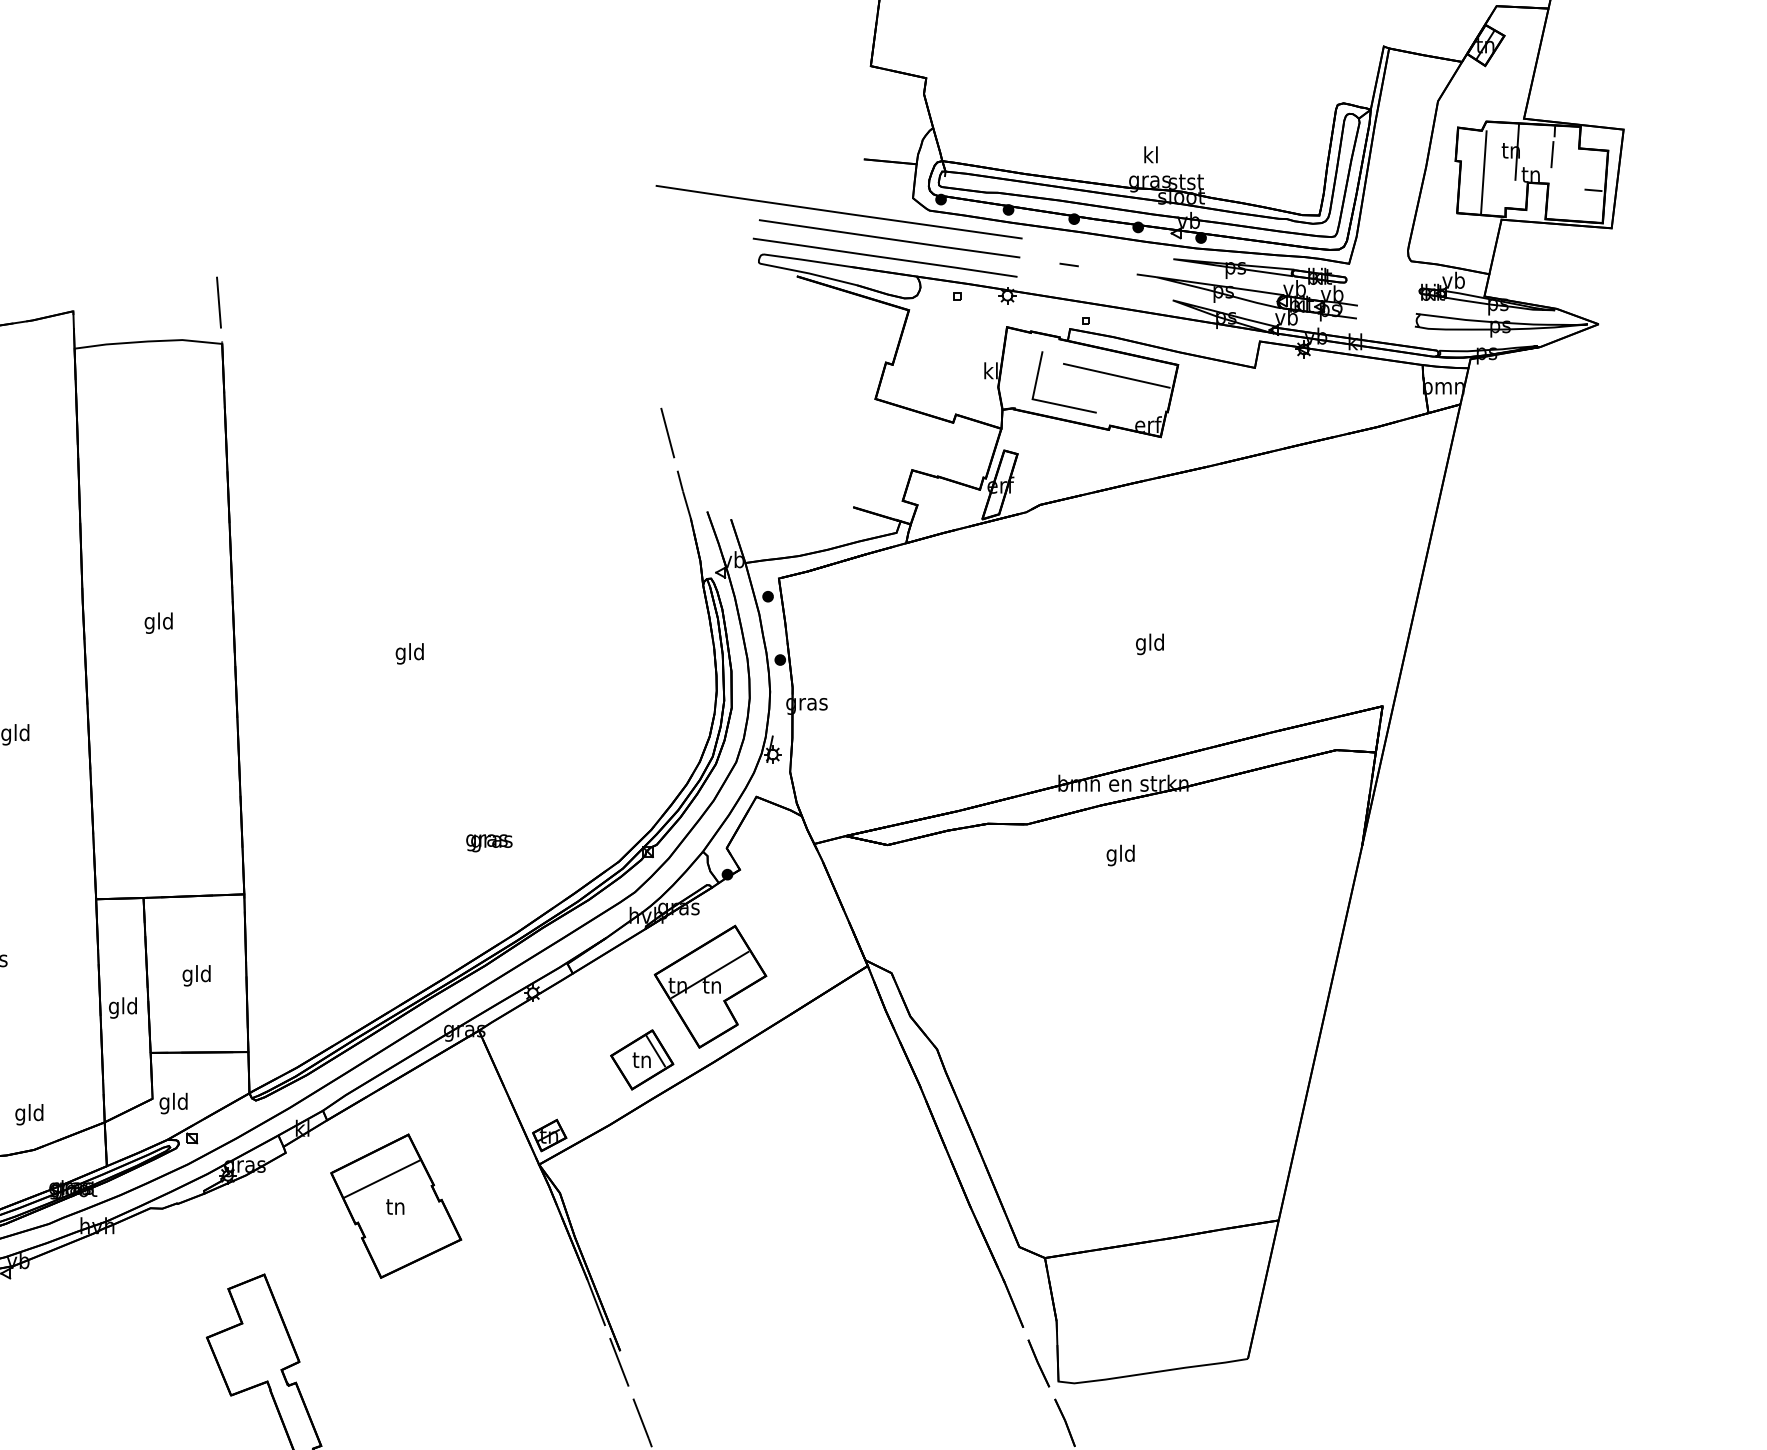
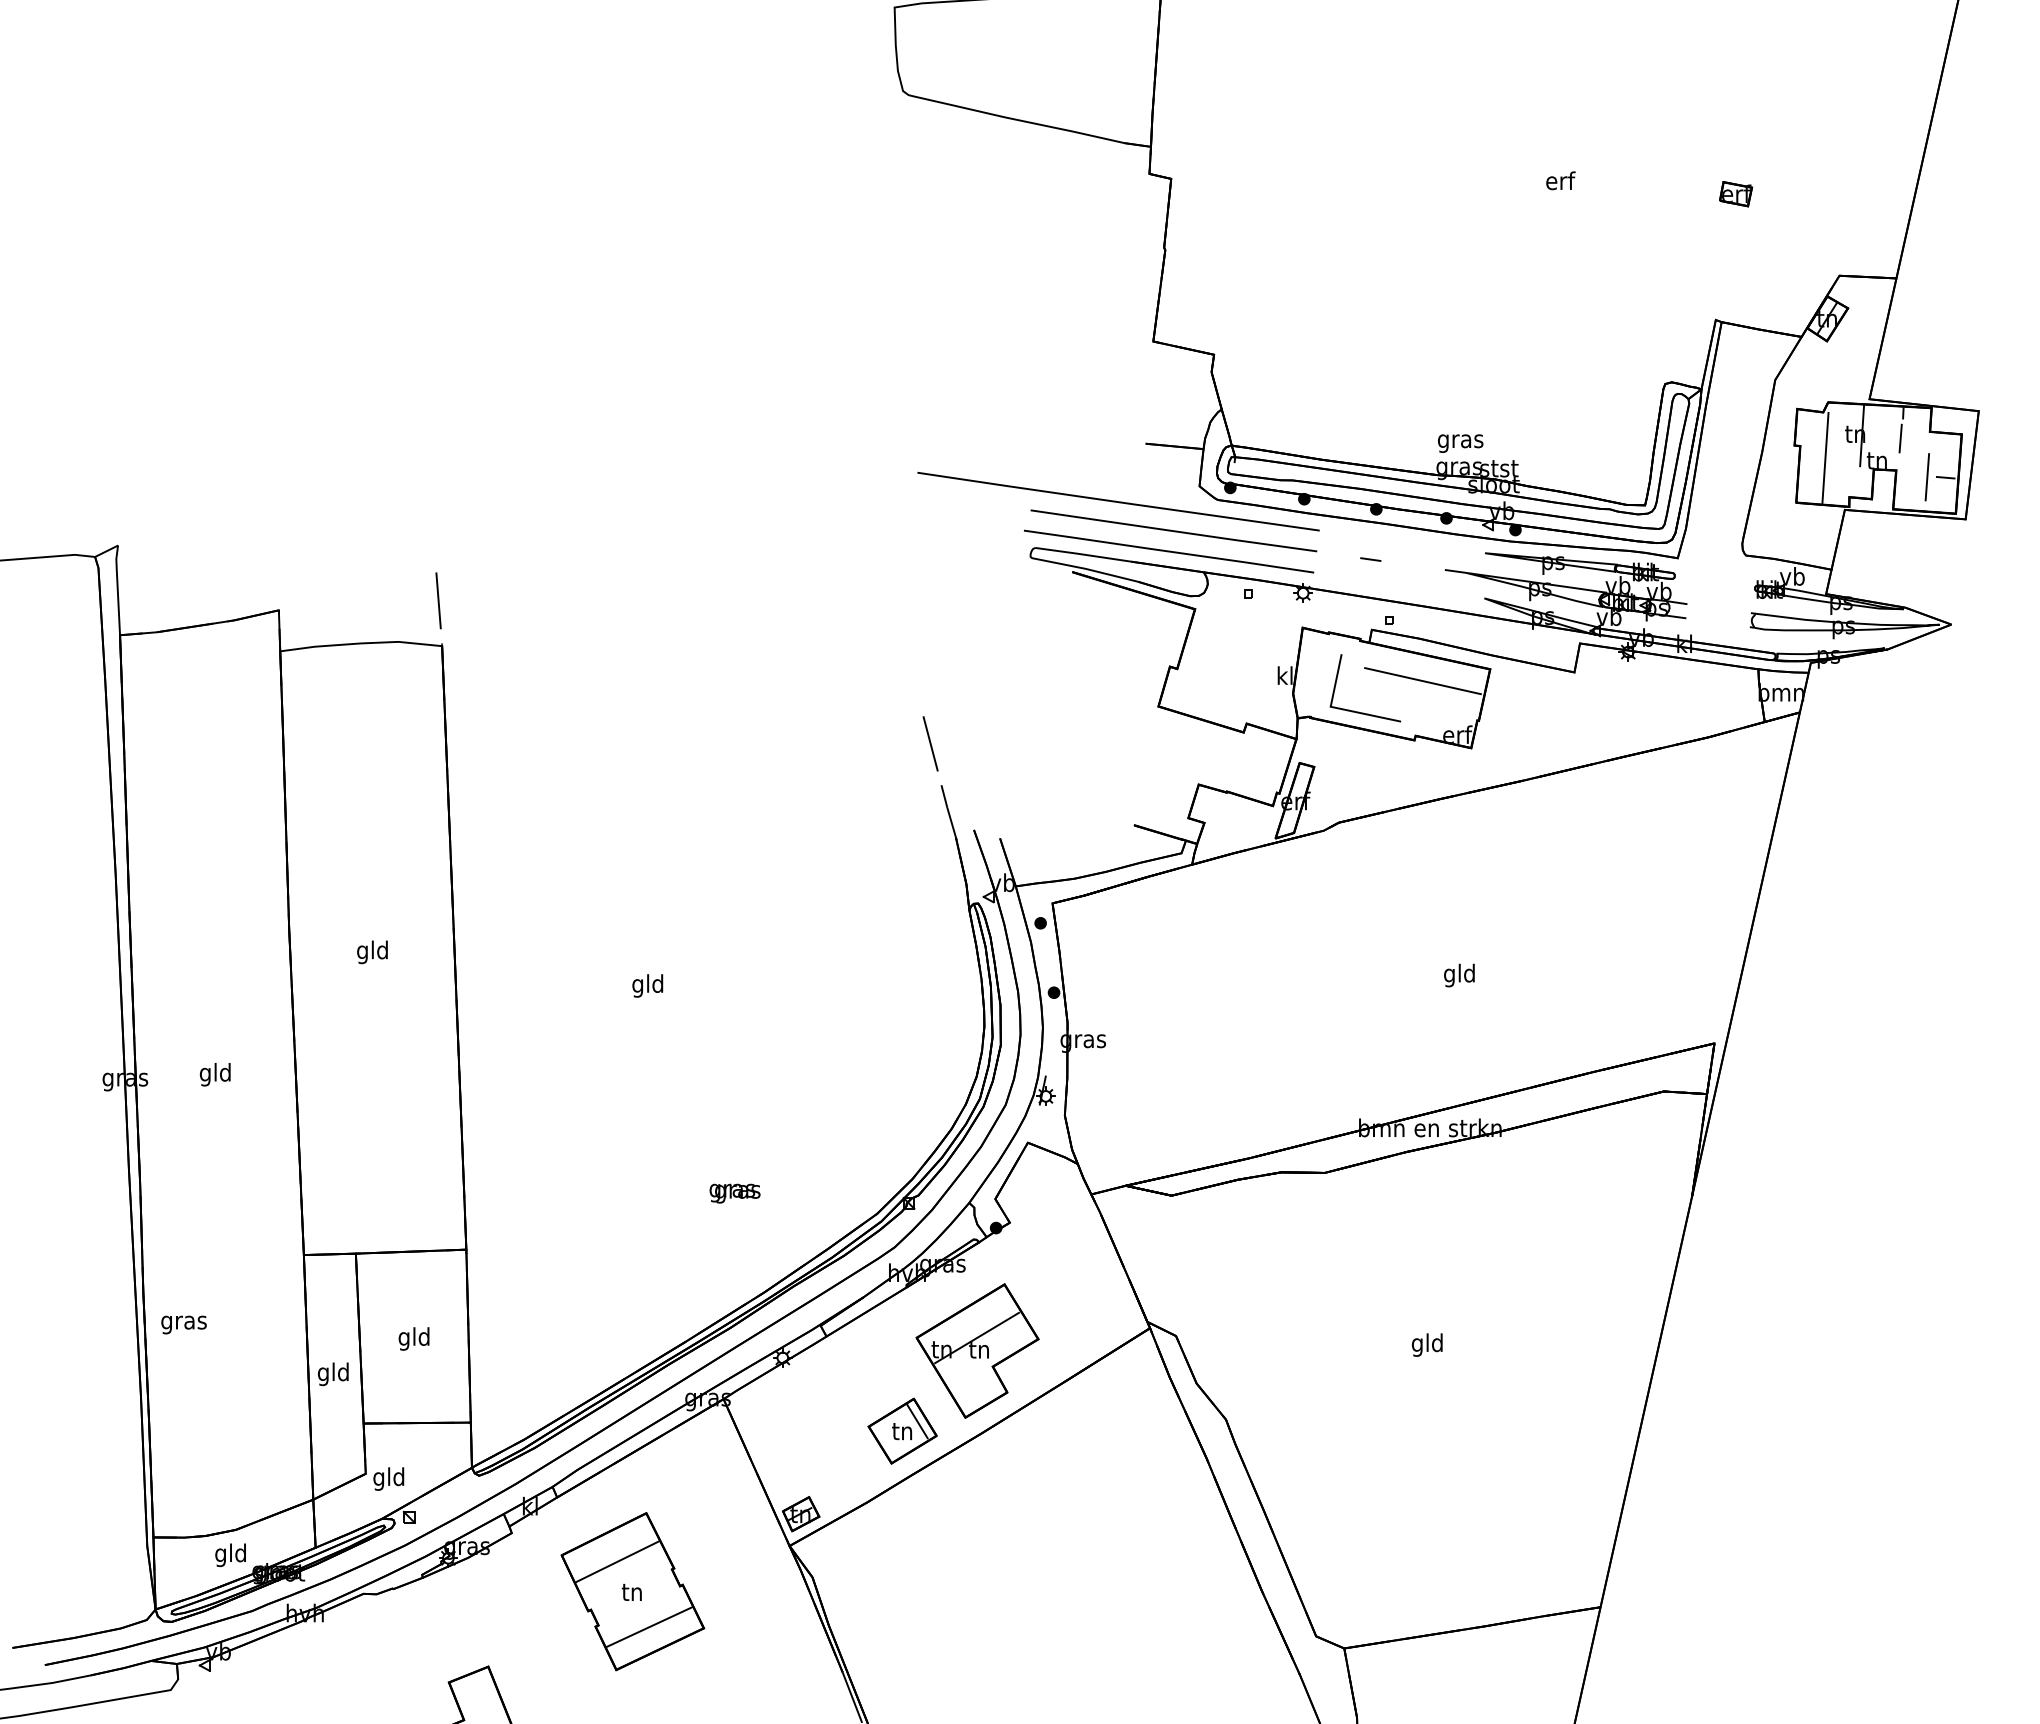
text: (1150, 156) -> (1460, 440), kl -> gras
line: (1576, 190) -> (1927, 477), added
text: (1120, 854) -> (1427, 1344), moved
text: (29, 1114) -> (230, 1555), moved
line: (411, 1238) -> (649, 1626), added

